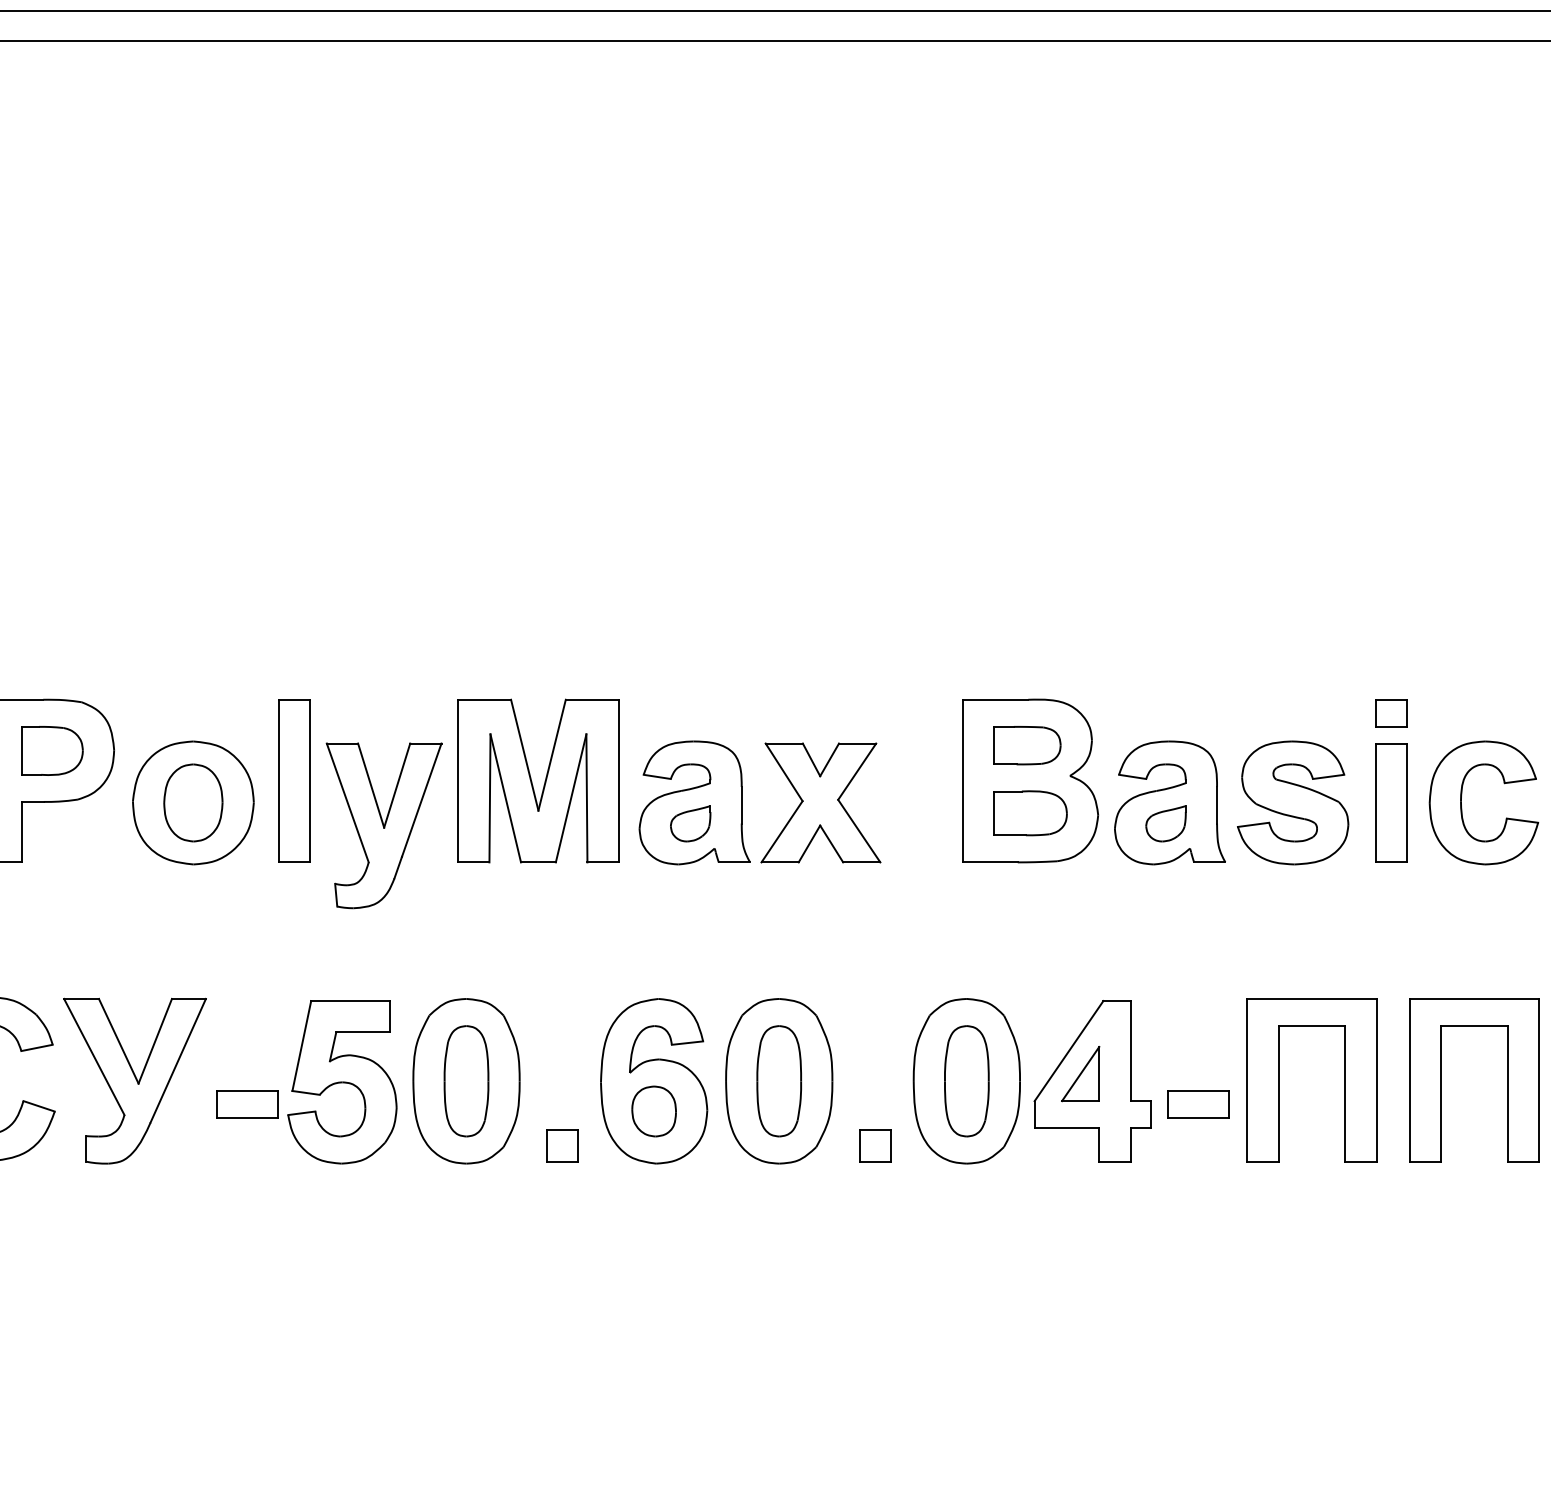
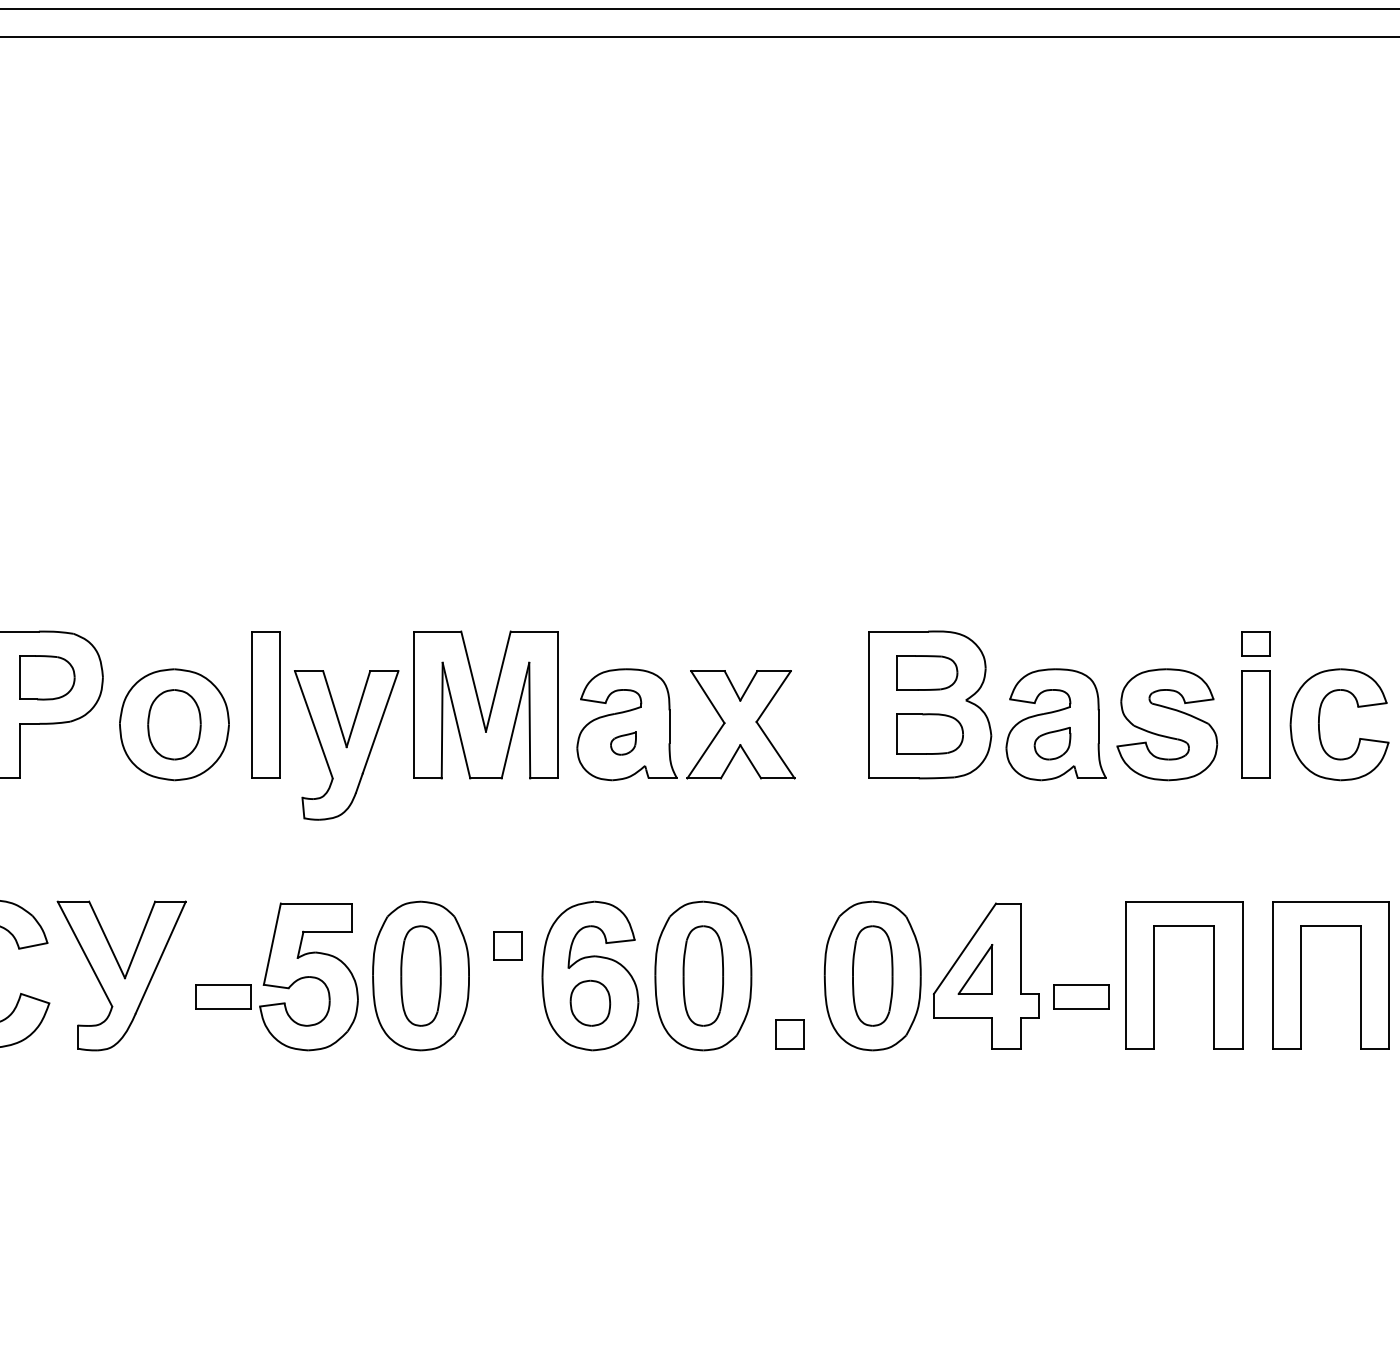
part: (690, 823) -> (623, 743), size x0.7
part: (562, 1145) -> (507, 945), moved

